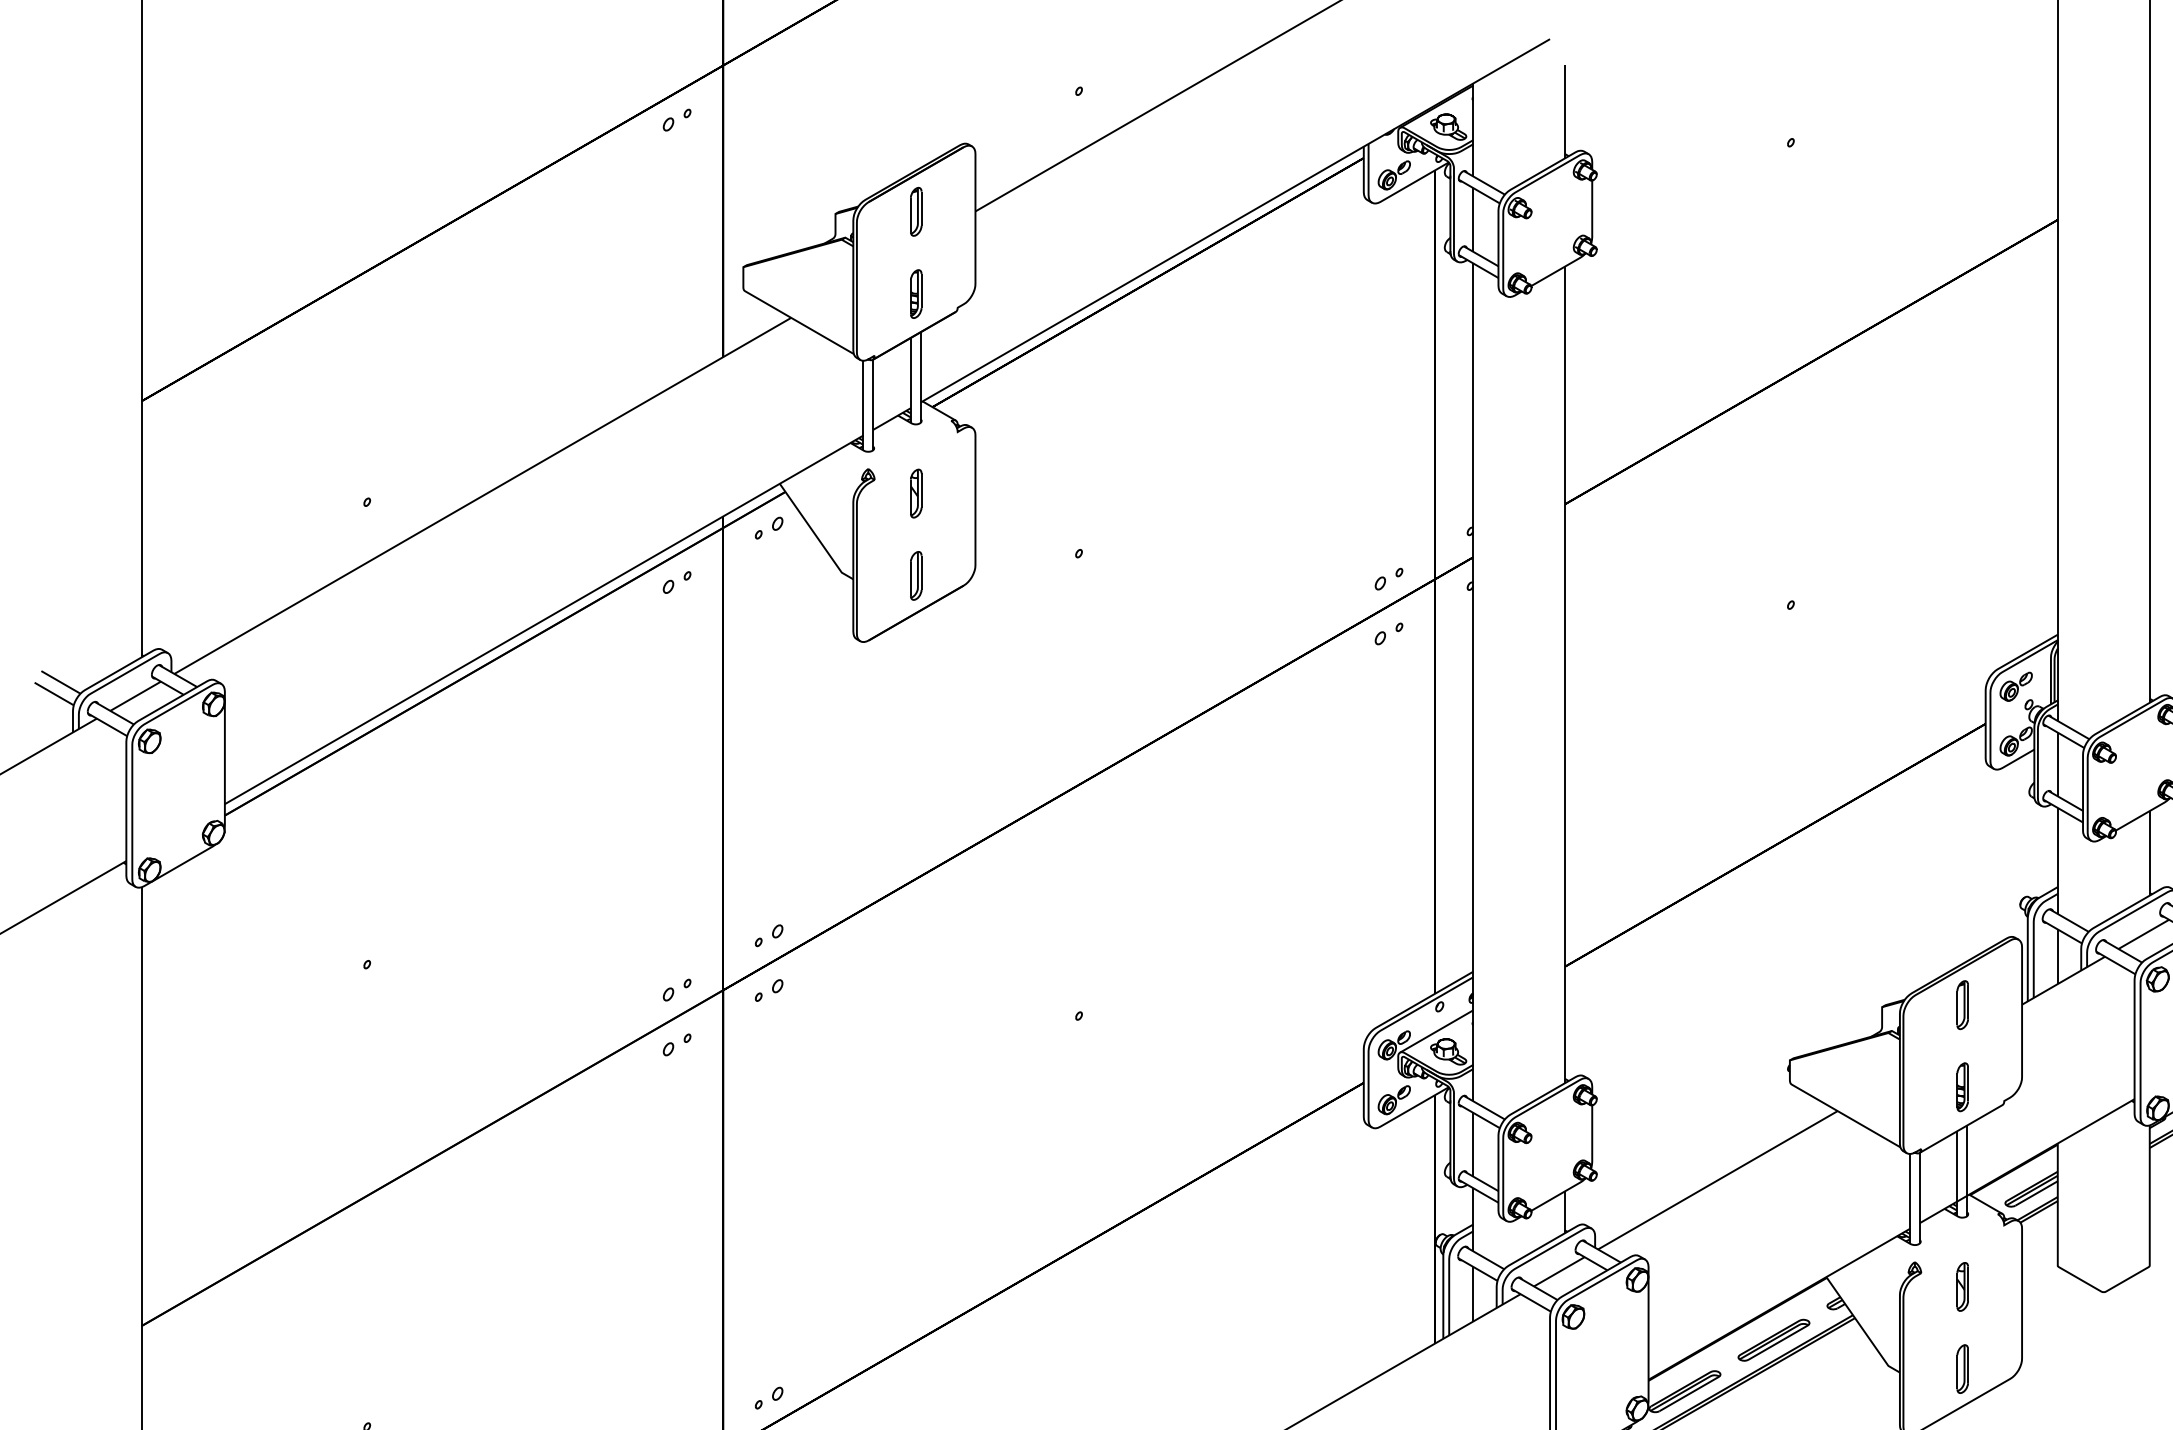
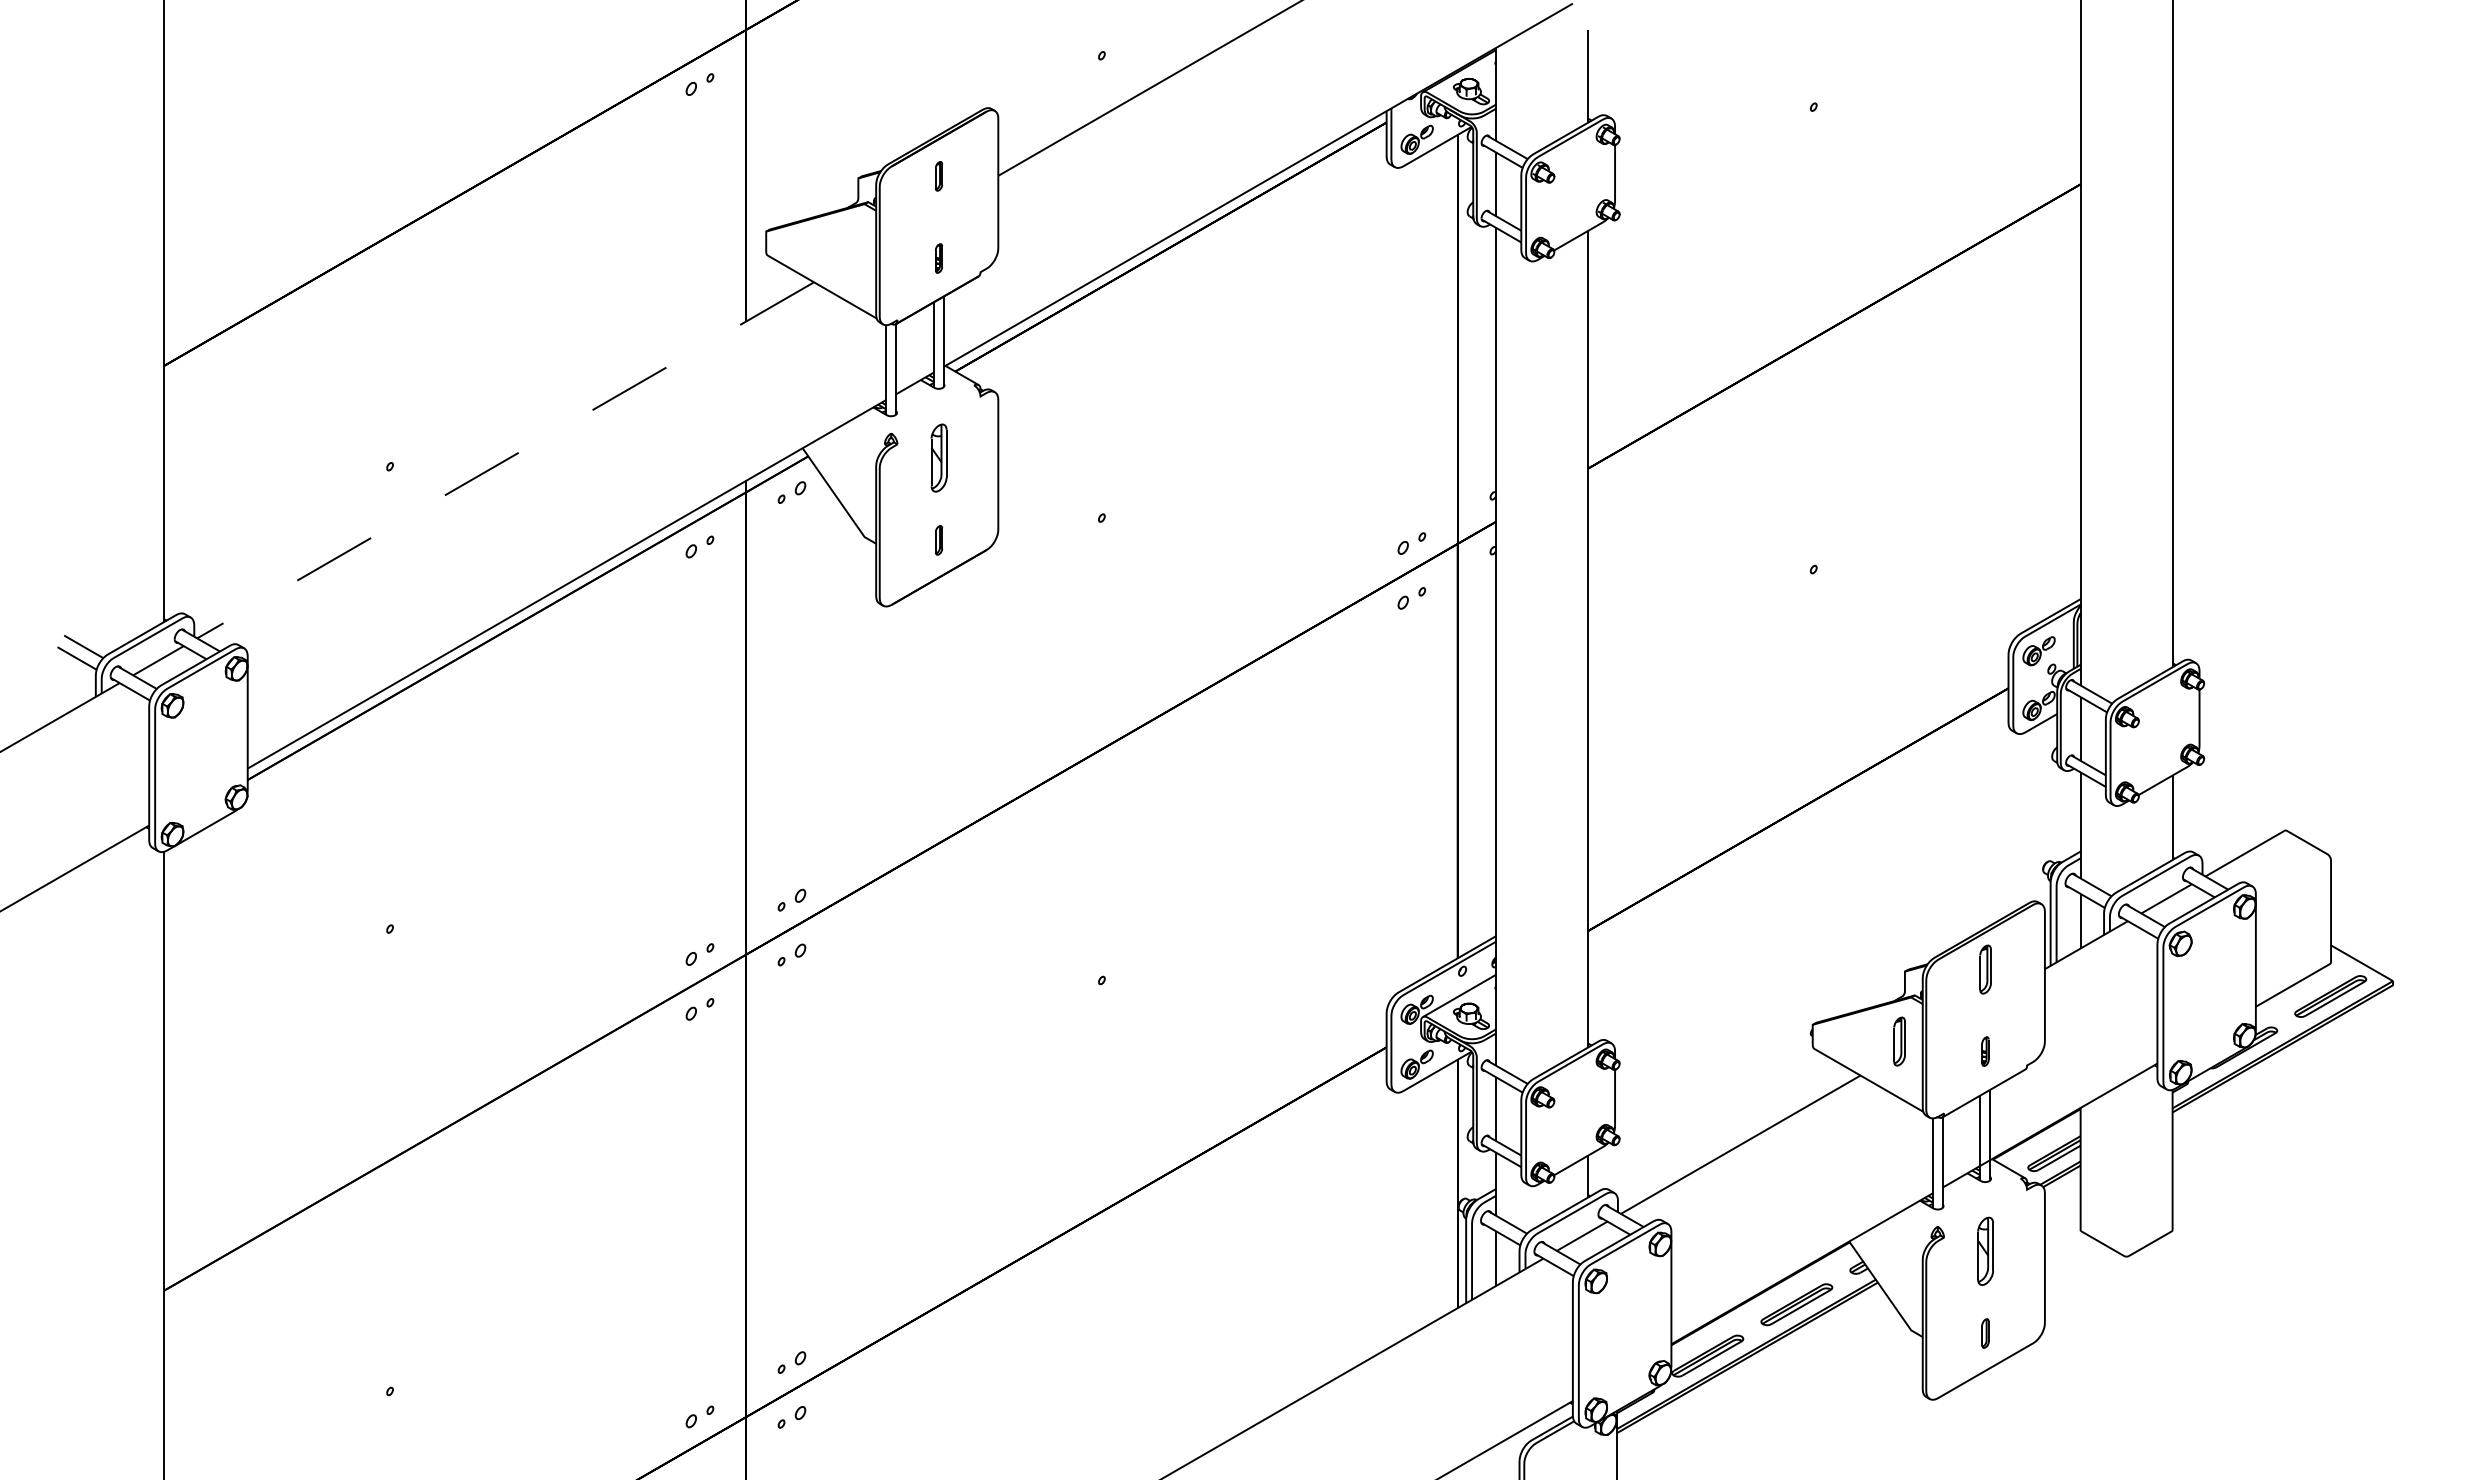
part: (915, 212) -> (938, 176), size x0.6
part: (915, 294) -> (938, 258), size x0.6
part: (915, 493) -> (938, 457), size x1.4
line: (482, 496) -> (505, 460), solid -> dashed
part: (915, 576) -> (938, 540), size x0.6
part: (1876, 1077) -> (1899, 1041), added
part: (1962, 1087) -> (1985, 1051), size x0.6
part: (1962, 1287) -> (1985, 1251), size x1.4
part: (1962, 1369) -> (1985, 1333), size x0.6

